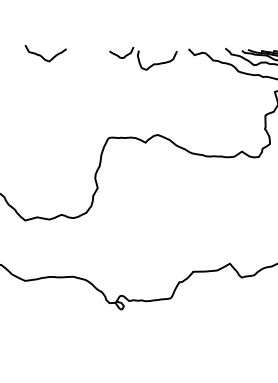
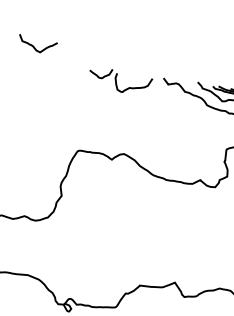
curve: (42, 56) -> (34, 46), moved

